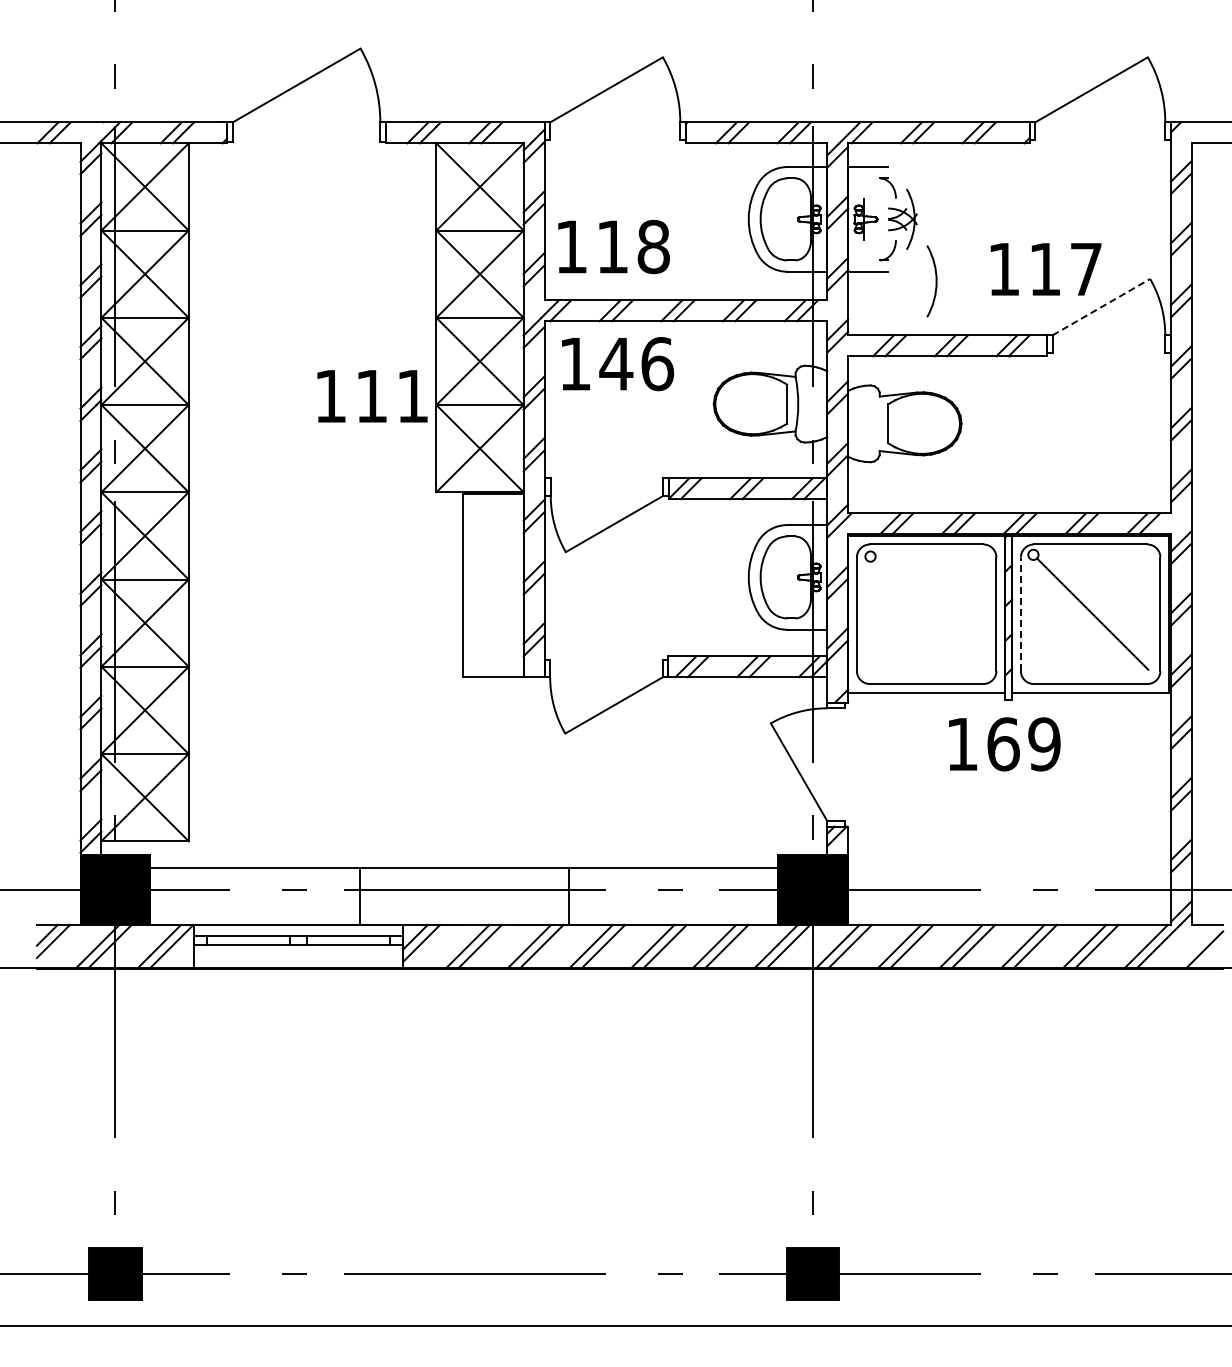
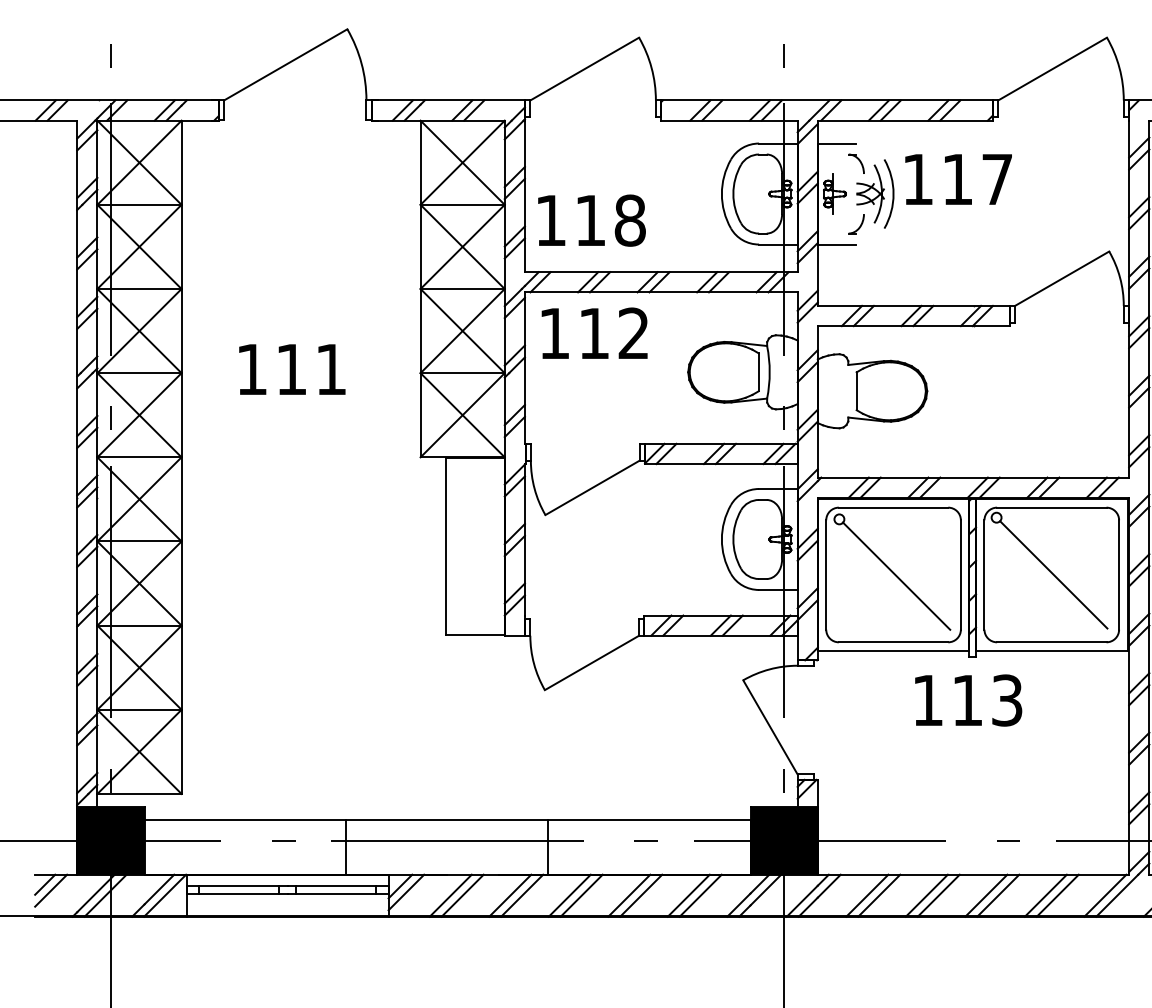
text: (1045, 269) -> (958, 179), moved
curve: (935, 281) -> (892, 194), moved
line: (1101, 306) -> (1062, 278), dashed -> solid
text: (636, 364) -> (613, 334), 146 -> 112
text: (372, 396) -> (292, 369), moved
line: (1020, 614) -> (984, 575), dashed -> solid
line: (929, 615) -> (896, 576), added
text: (1023, 744) -> (987, 700), 169 -> 113

